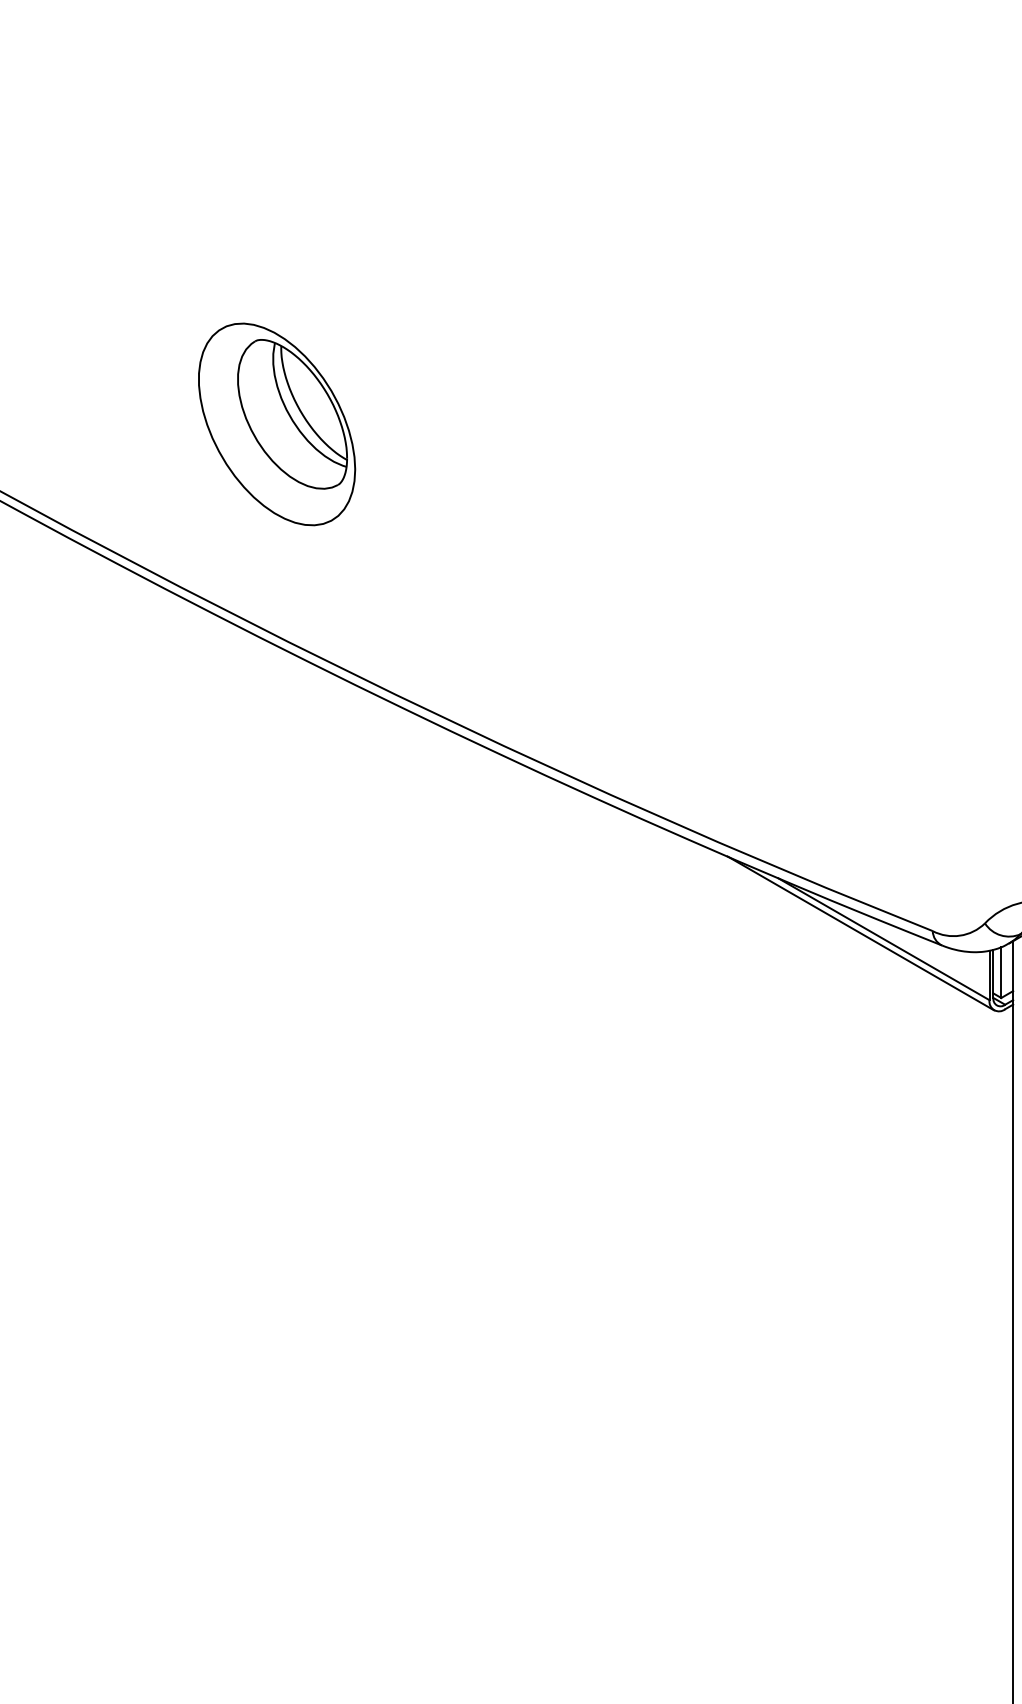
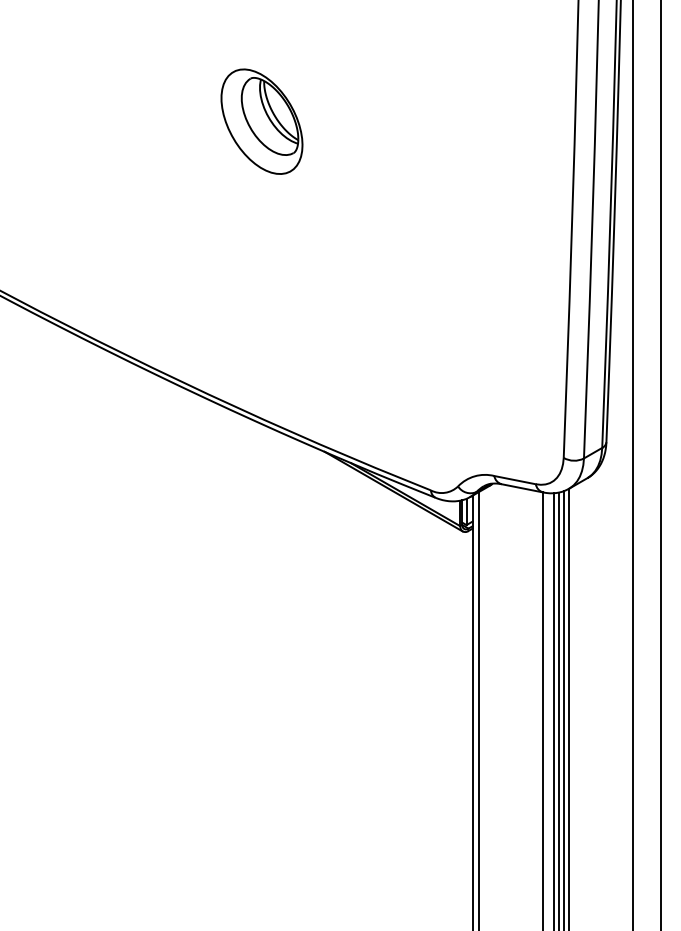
part: (276, 424) -> (261, 121), moved

